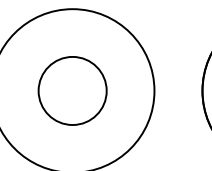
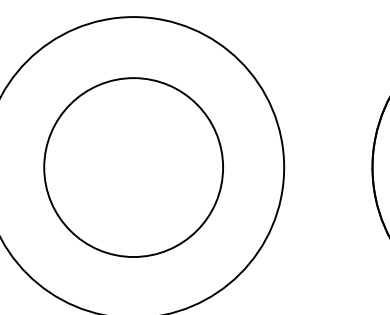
circle: (72, 90) -> (133, 166), size x1.43

